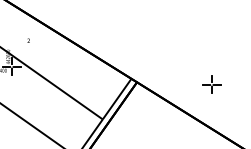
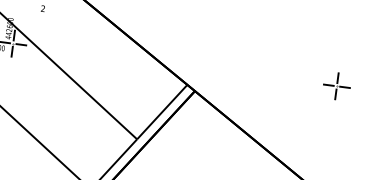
part: (211, 84) -> (336, 85), moved

